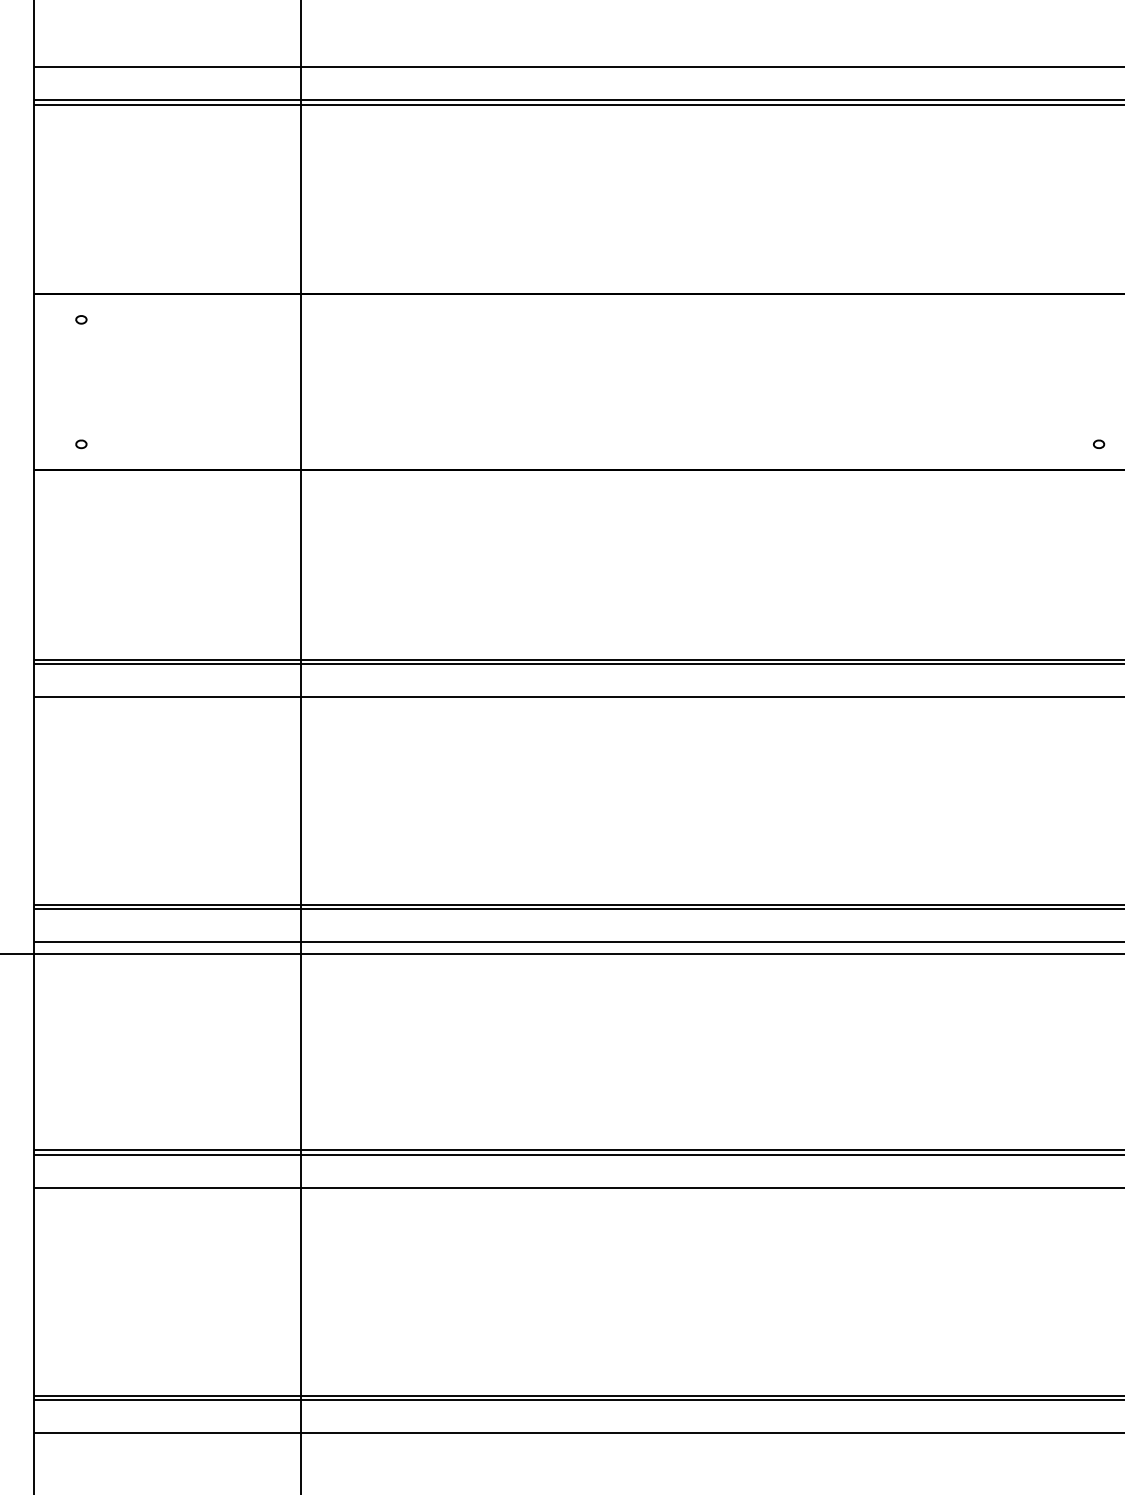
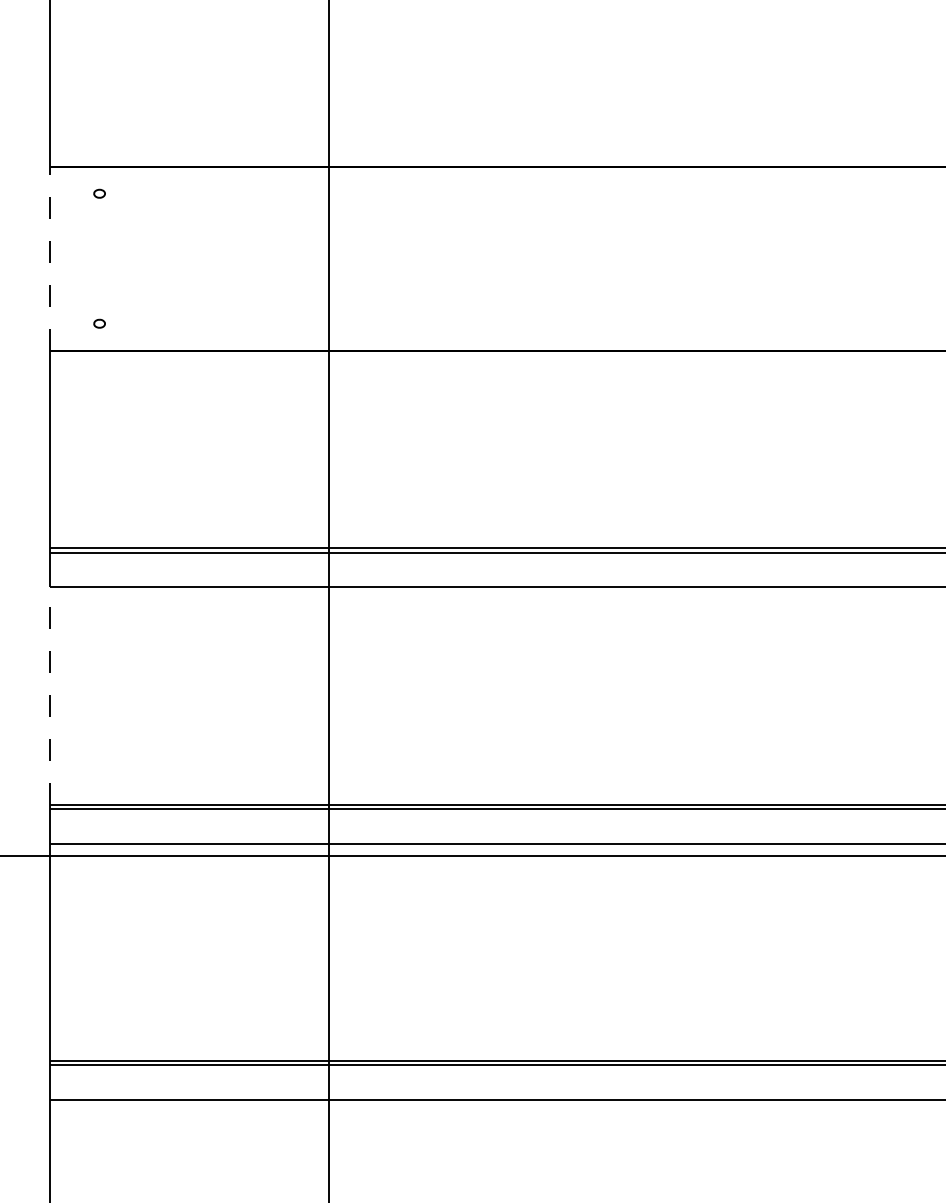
line: (34, 382) -> (50, 259), solid -> dashed
line: (34, 800) -> (50, 695), solid -> dashed

